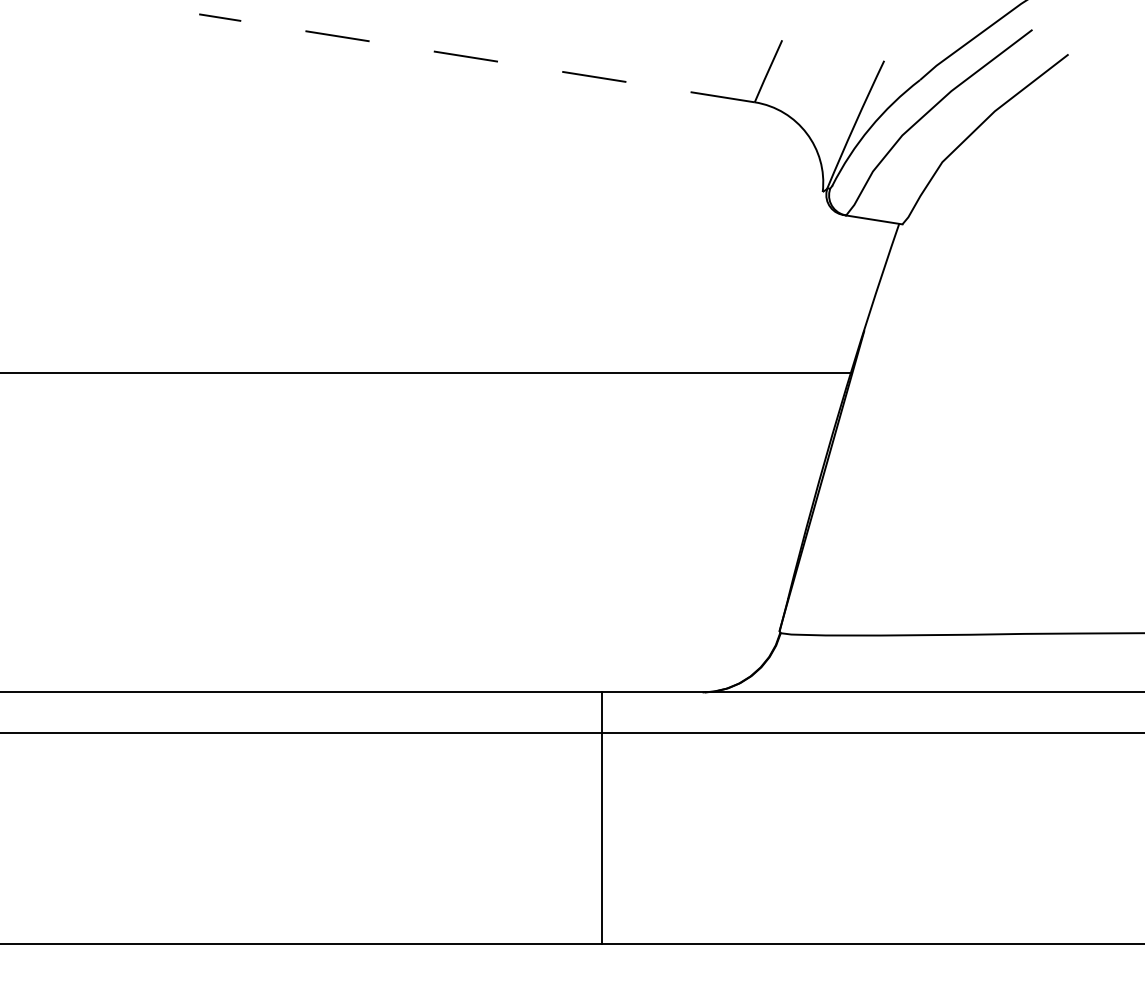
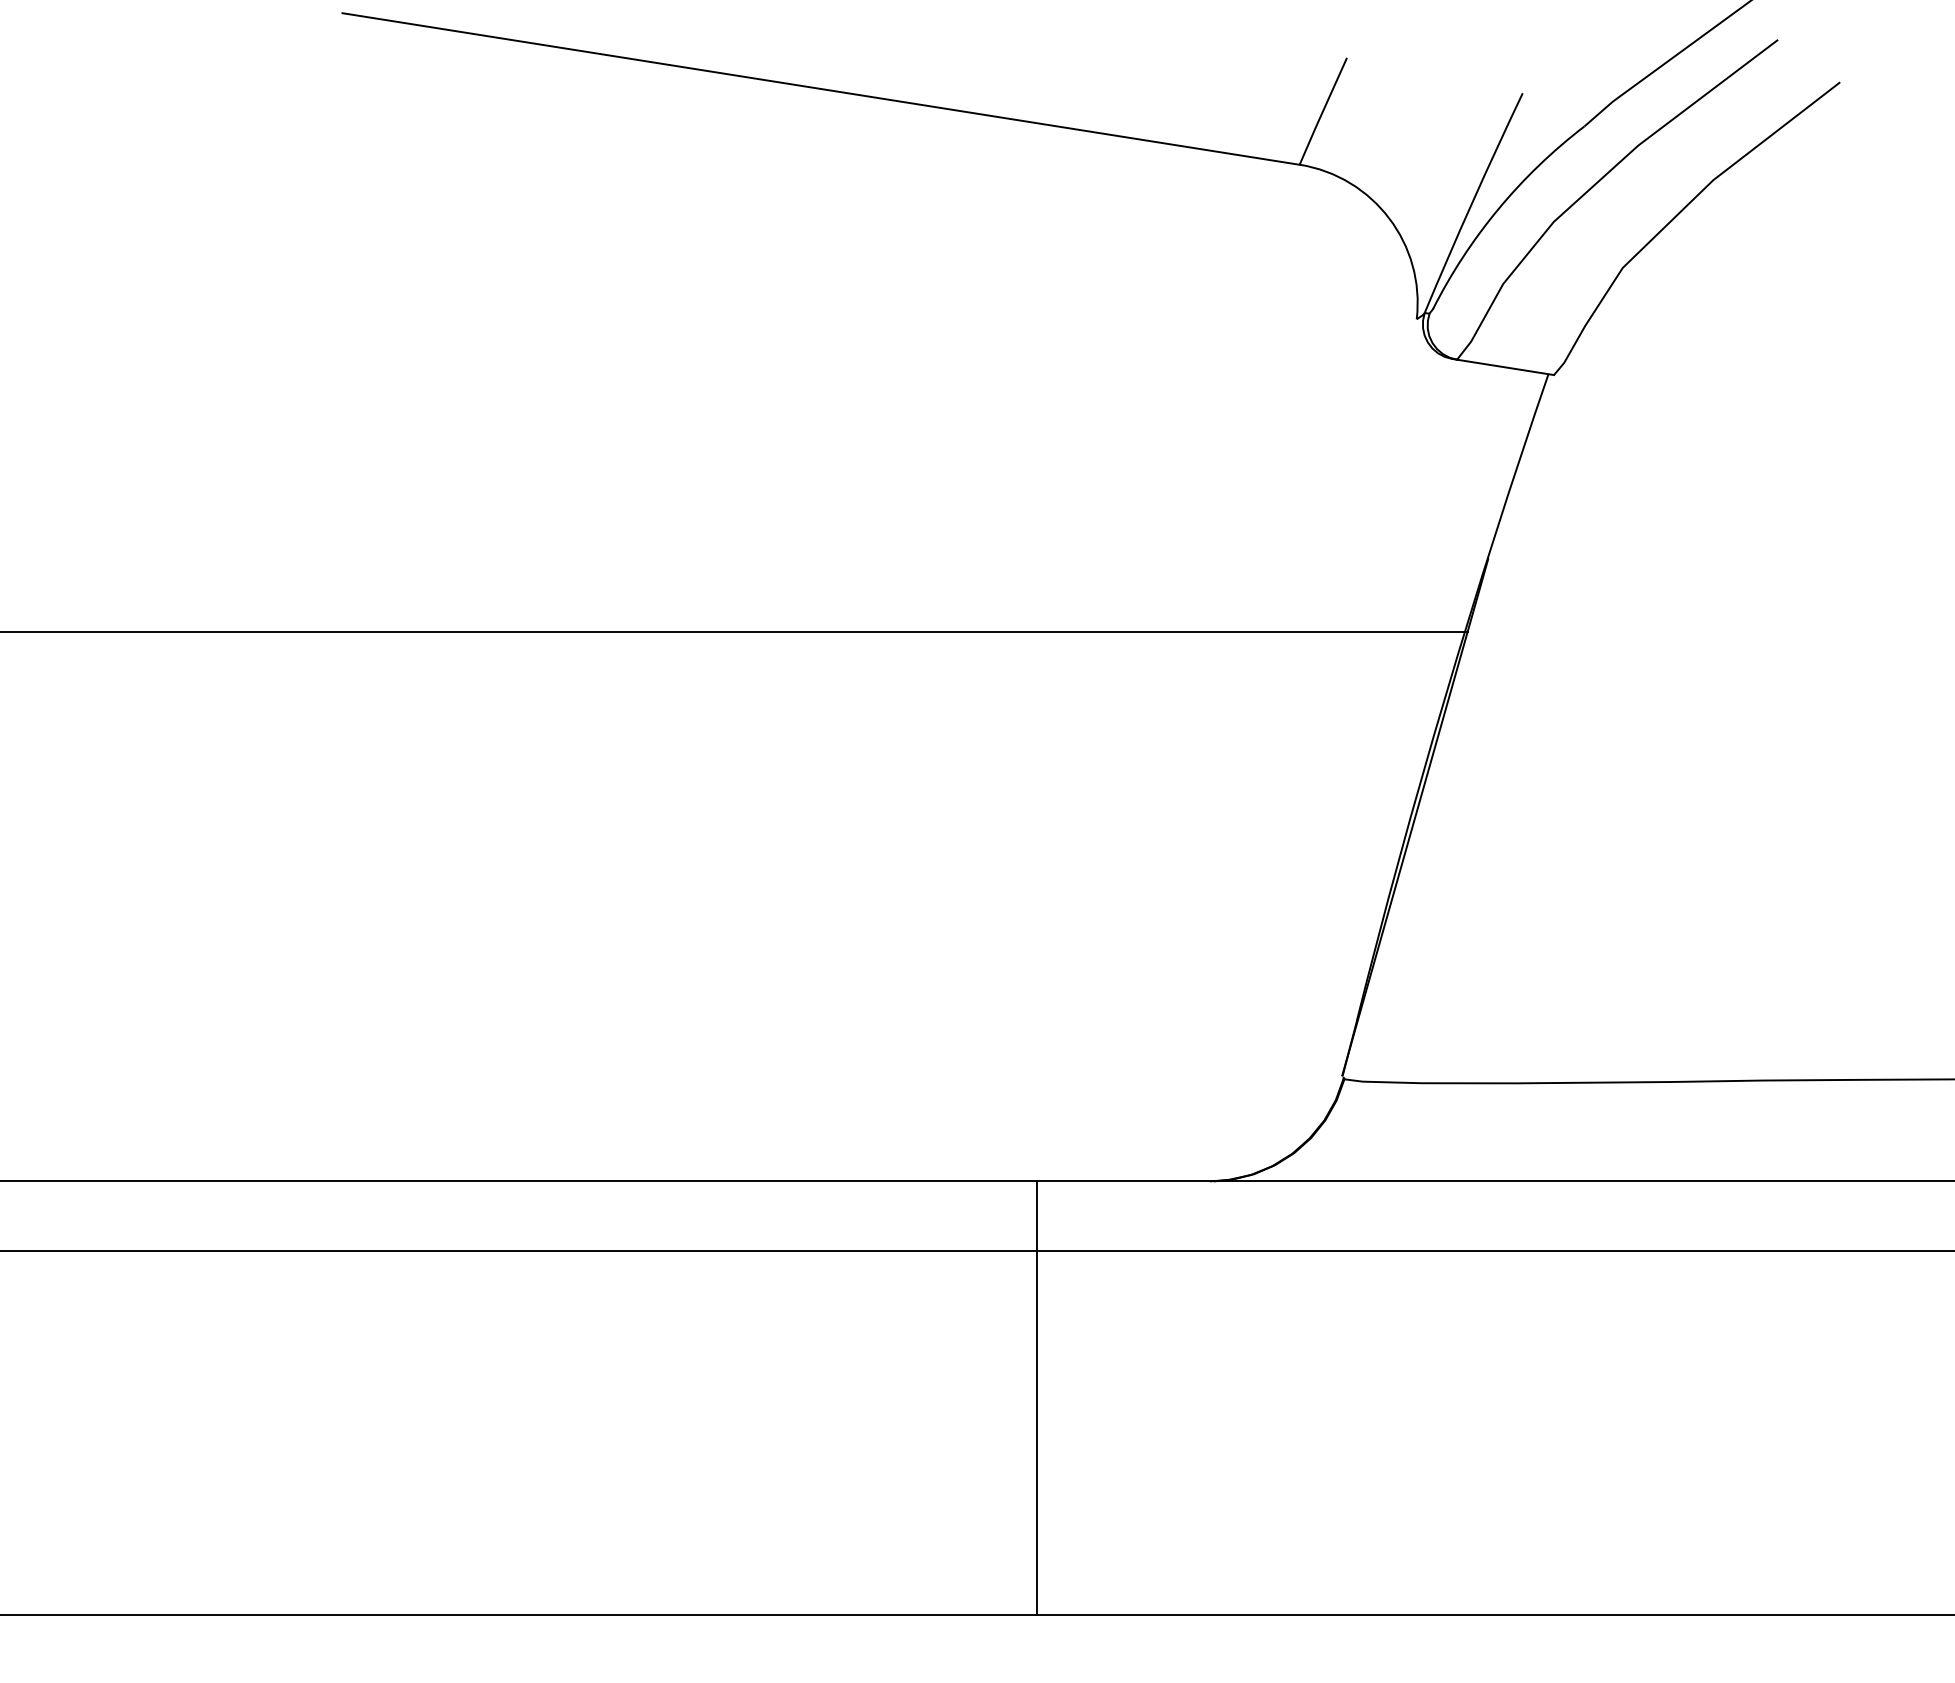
line: (476, 58) -> (820, 89), dashed -> solid

